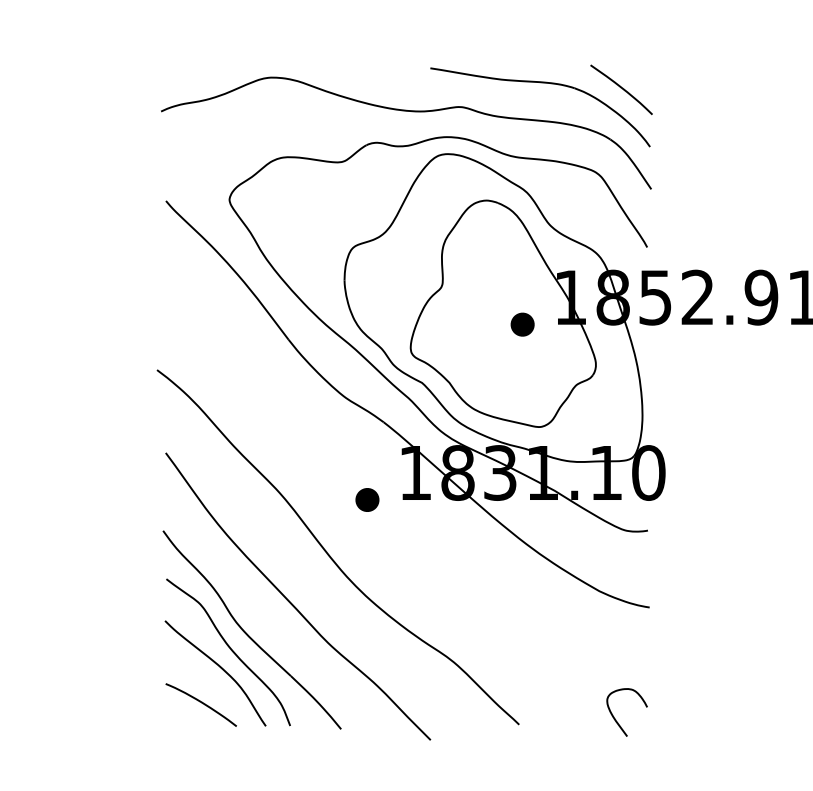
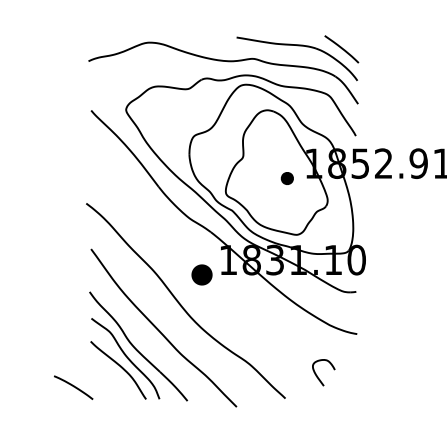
part: (366, 499) -> (201, 274), size x1.6
curve: (201, 704) -> (73, 387), moved
curve: (617, 719) -> (318, 376), moved

